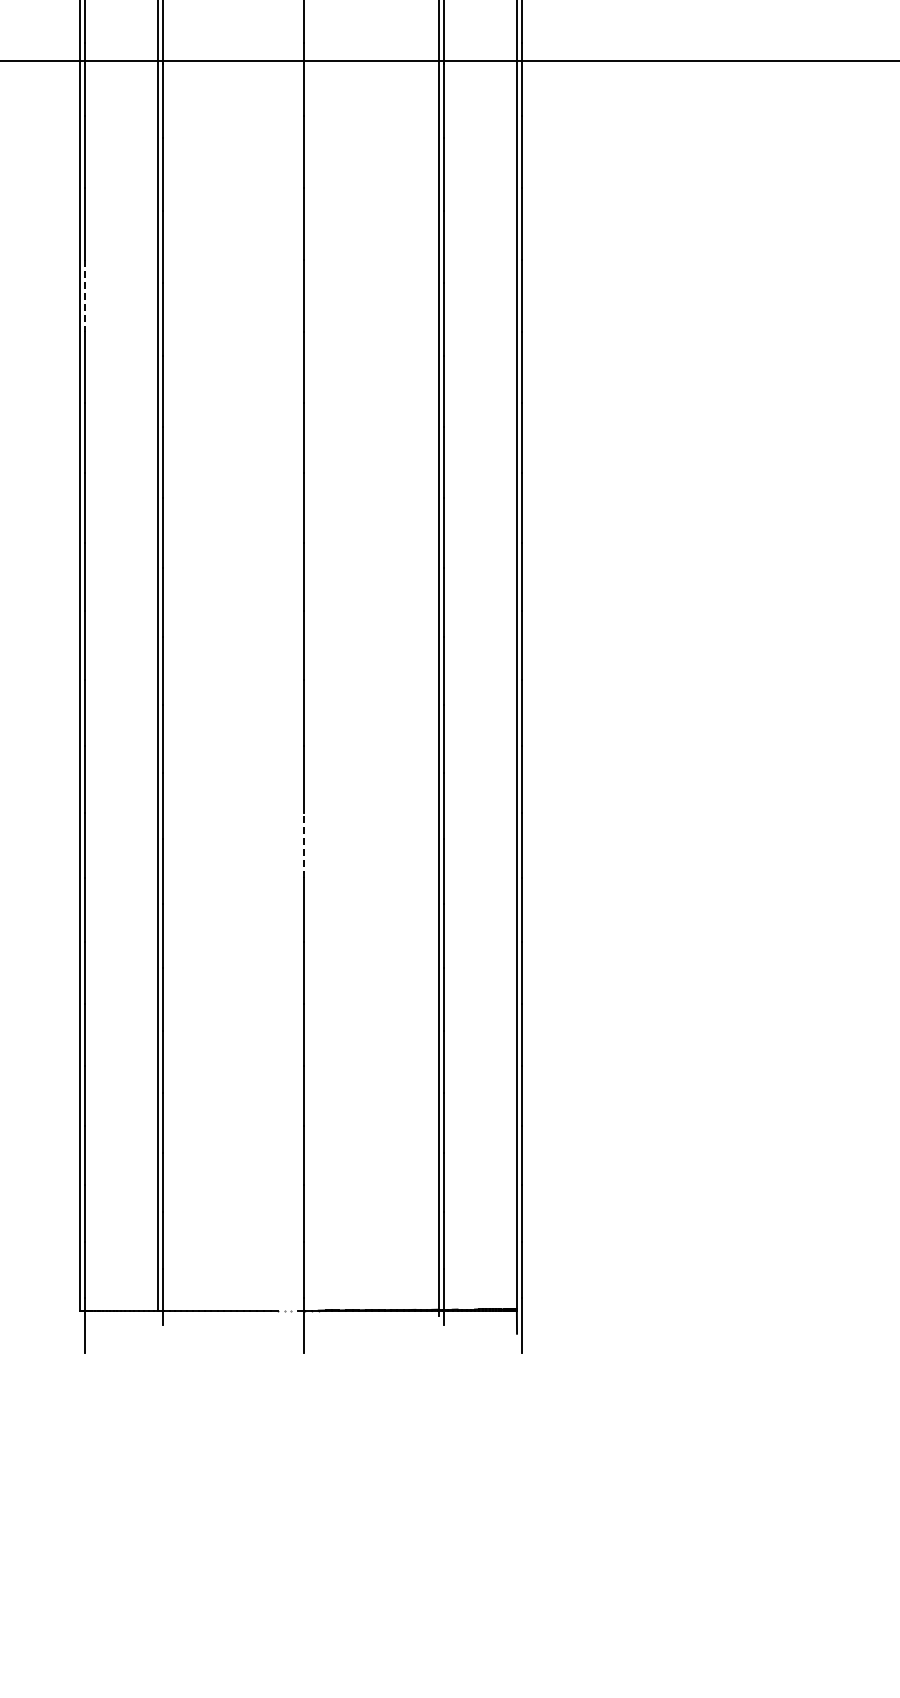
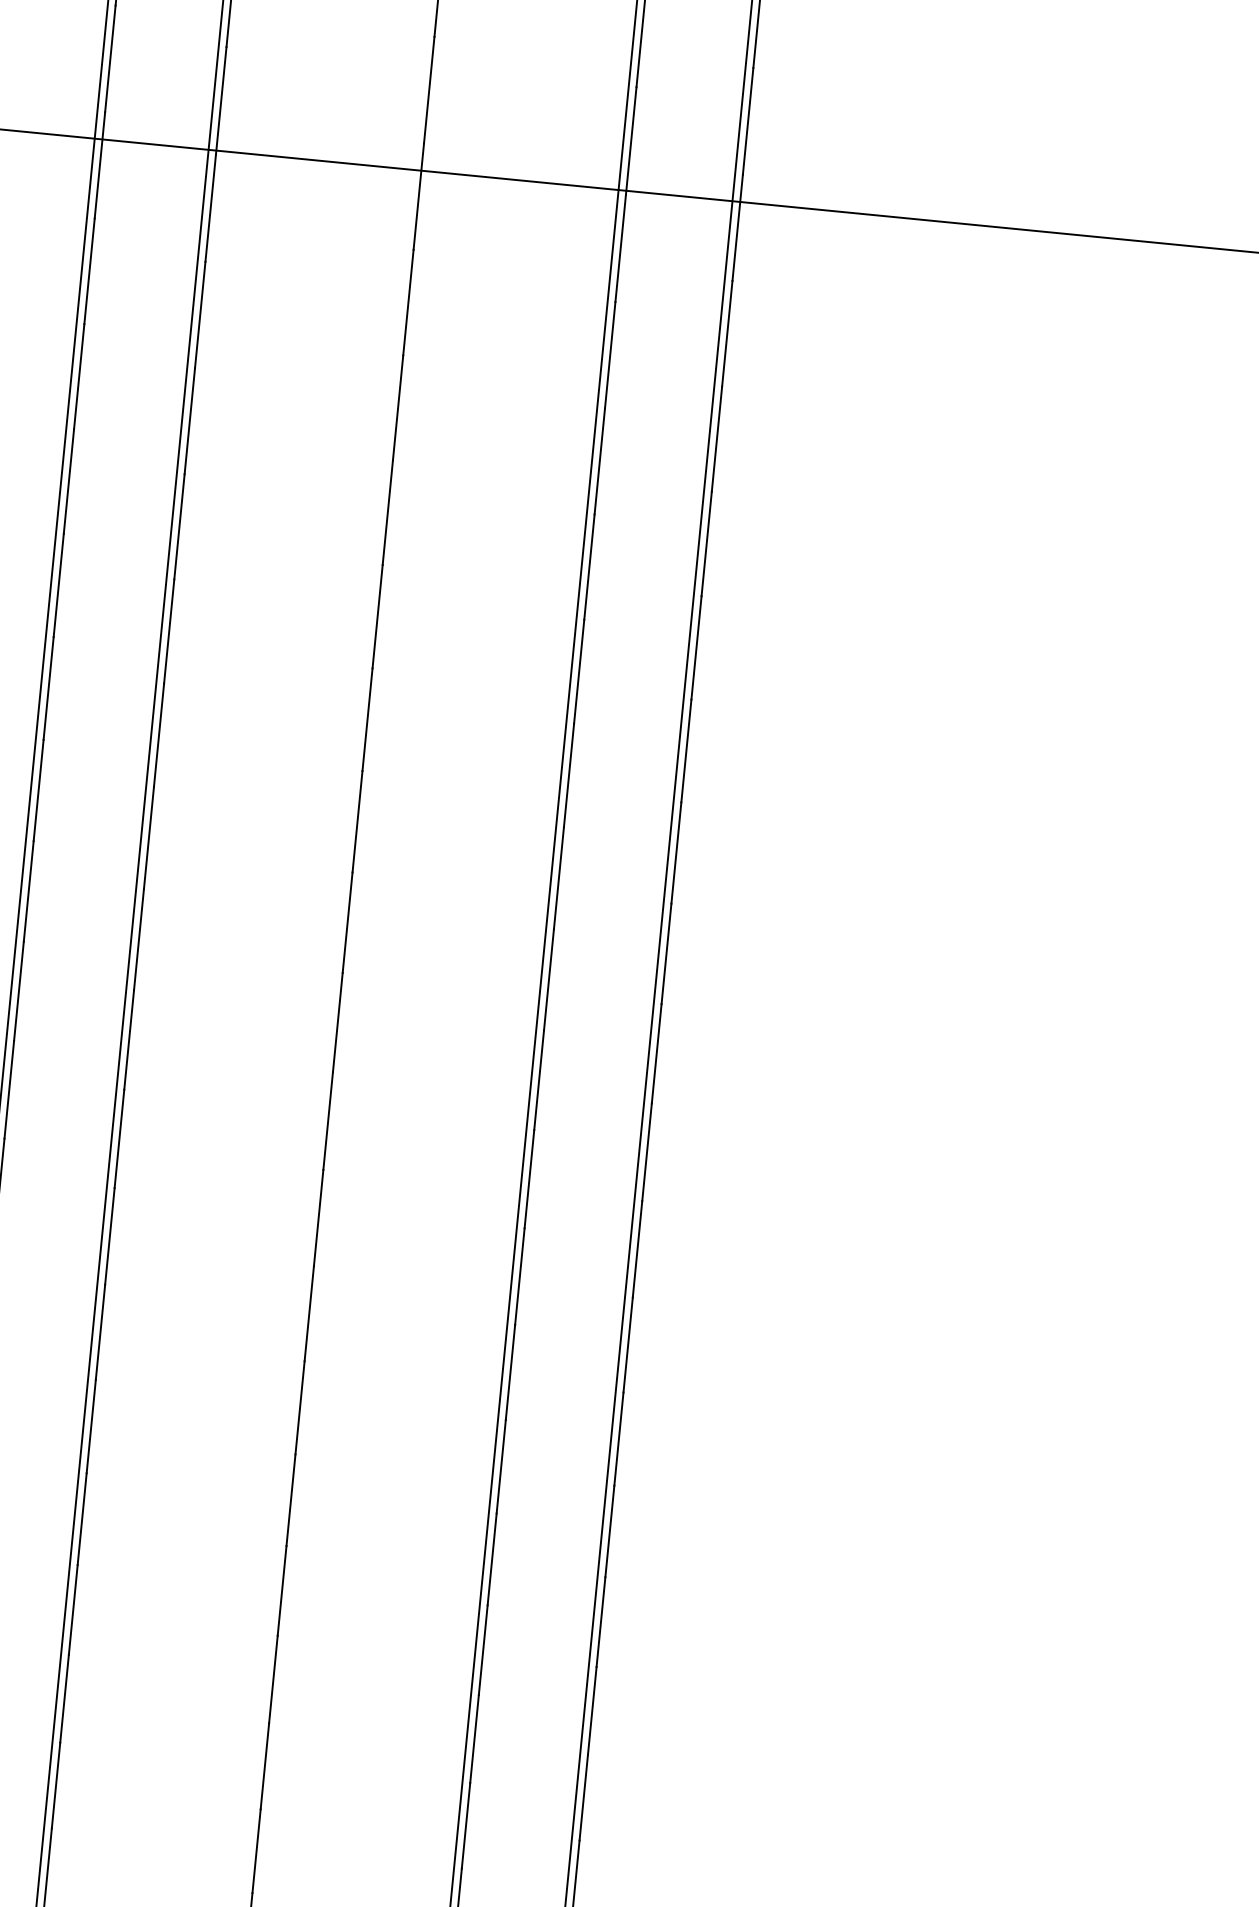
line: (84, 295) -> (68, 480), dashed -> solid
line: (303, 845) -> (309, 1314), dashed -> solid

